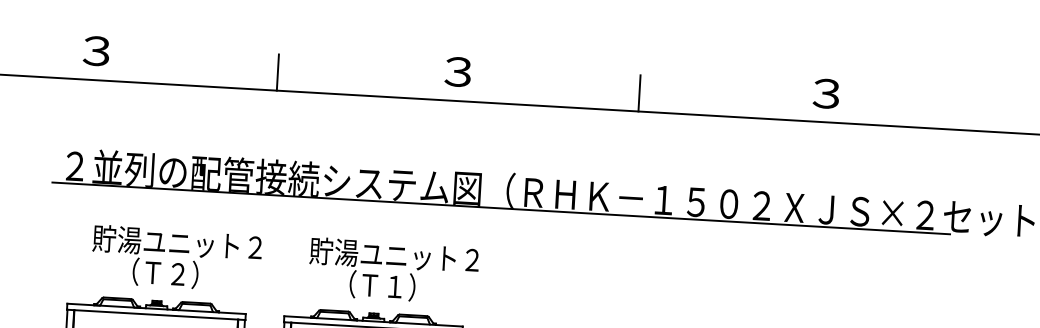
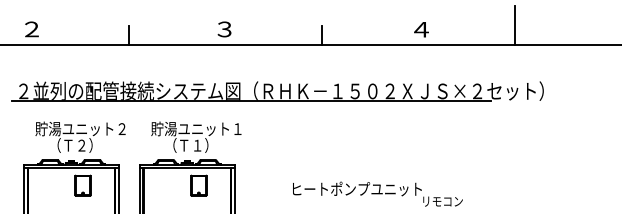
text: (96, 51) -> (31, 29), ３ -> ２
text: (827, 93) -> (421, 29), ３ -> ４
line: (1001, 95) -> (514, 25), added
text: (471, 259) -> (237, 128), 貯湯ユニット２ -> 貯湯ユニット１

